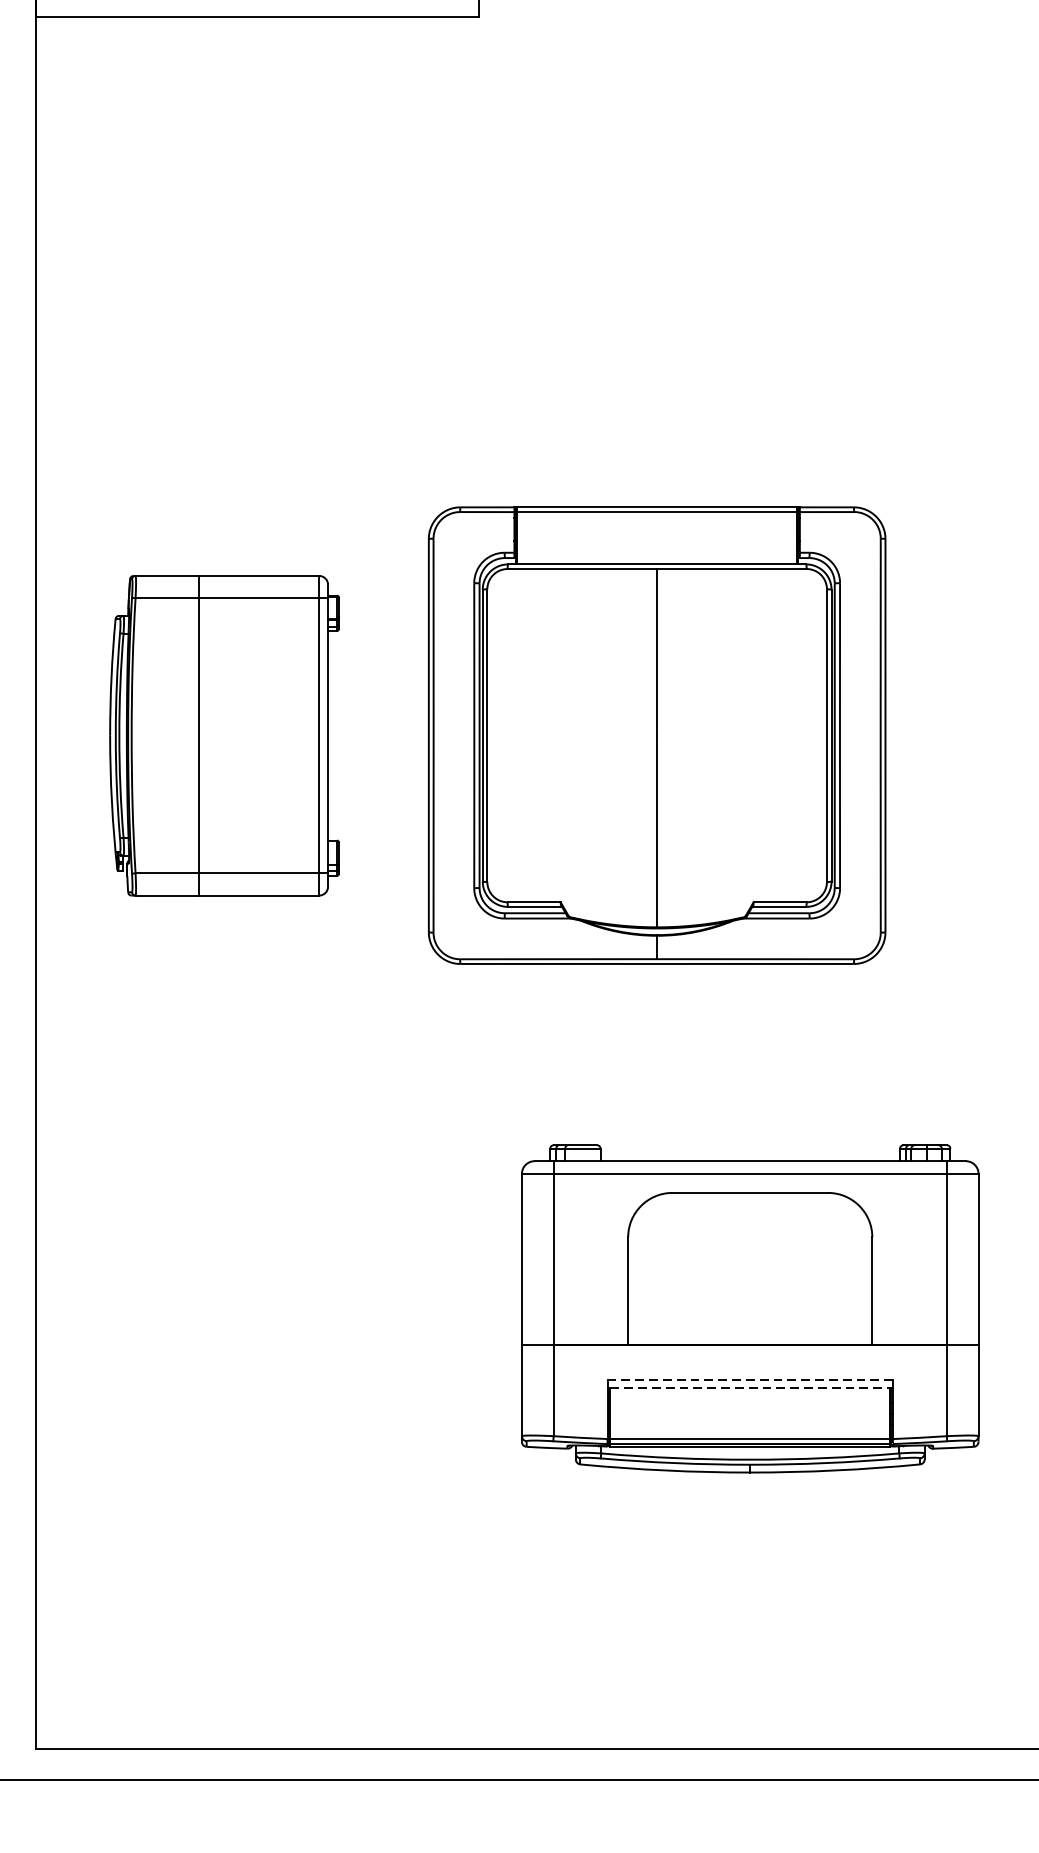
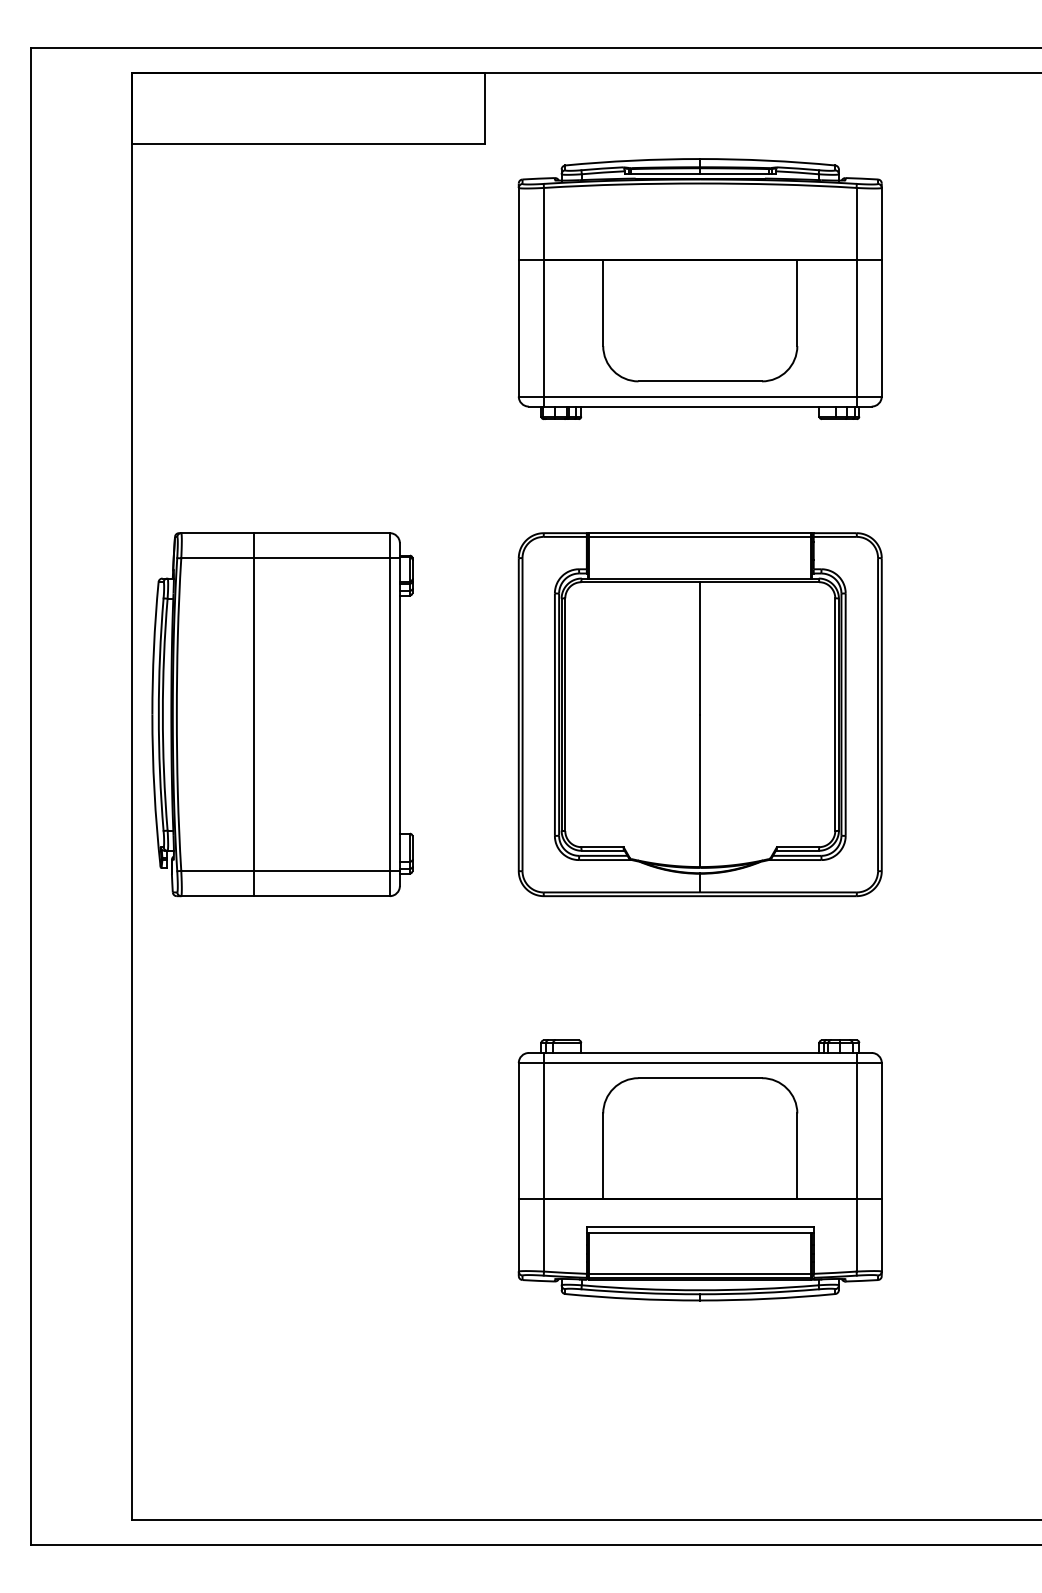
part: (749, 199) -> (699, 288), added
part: (224, 735) -> (282, 714), size x1.43
part: (656, 735) -> (699, 714), moved
line: (750, 1379) -> (700, 1226), dashed -> solid
line: (750, 1388) -> (700, 1233), dashed -> solid

